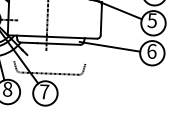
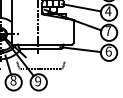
text: (152, 21) -> (108, 31), 5 -> 7
text: (45, 92) -> (38, 81), 7 -> 9

